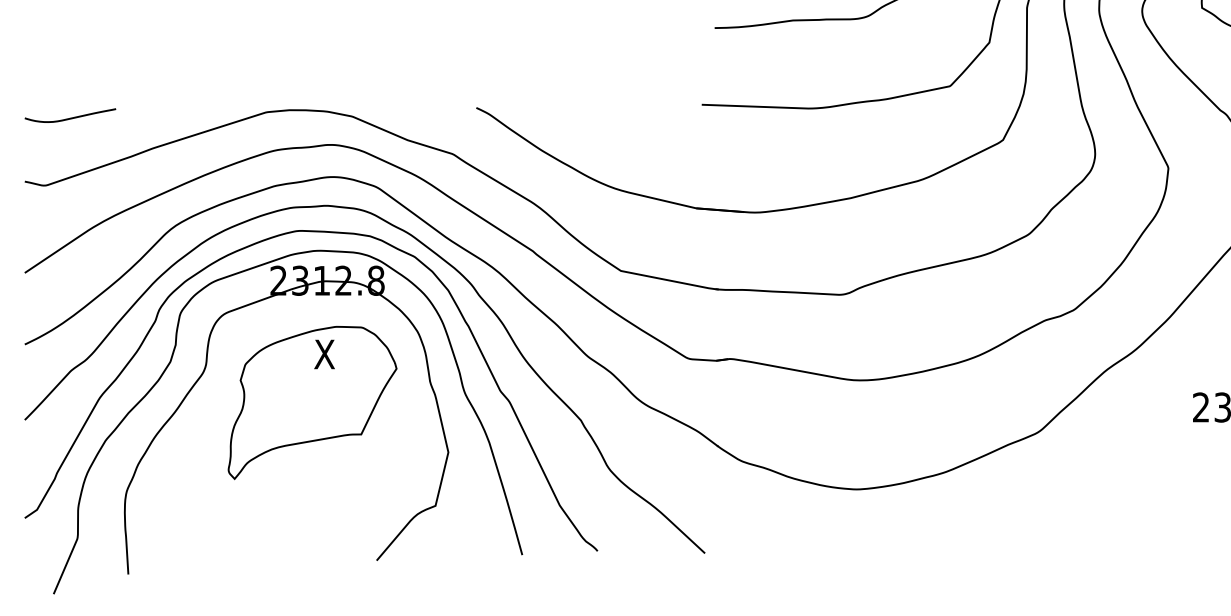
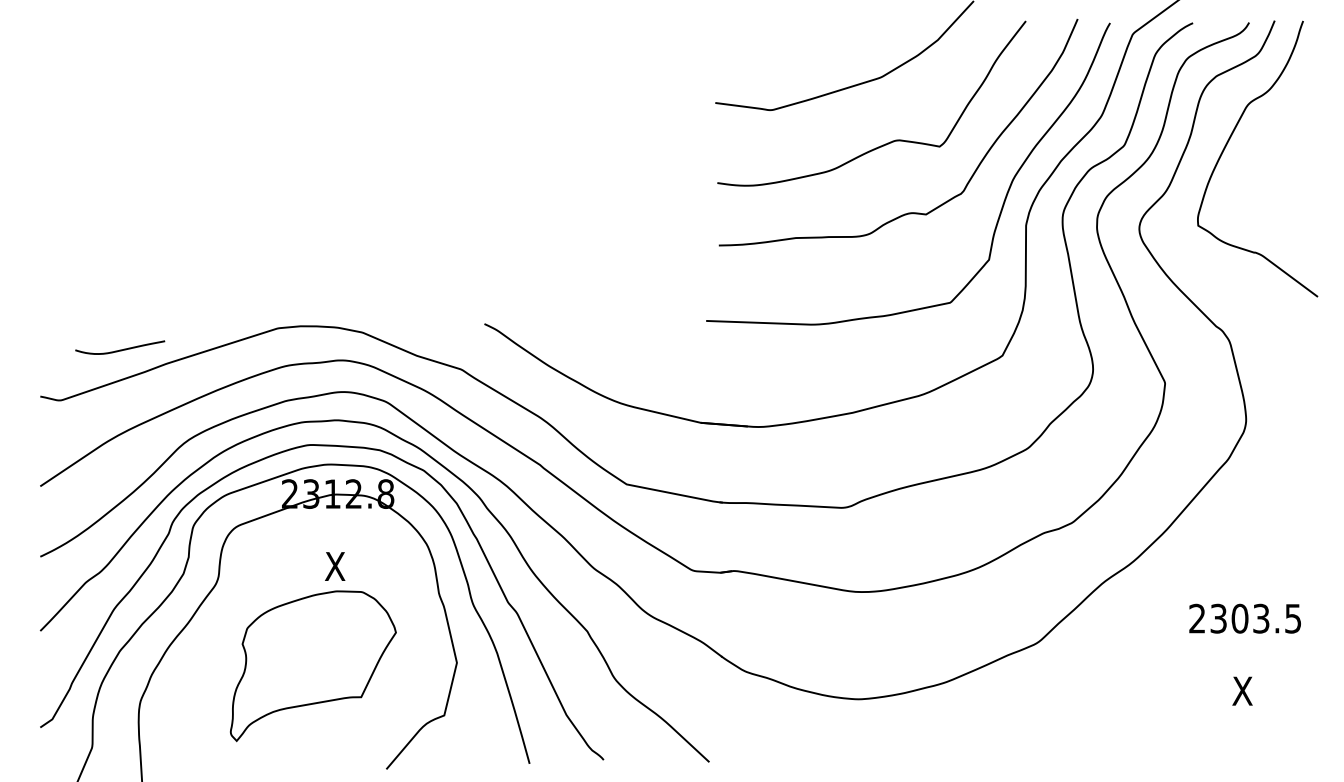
curve: (70, 117) -> (120, 349), moved
part: (312, 403) -> (313, 666), moved

